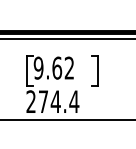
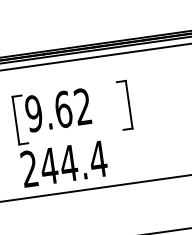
text: (43, 101) -> (49, 165), 274.4 -> 244.4

